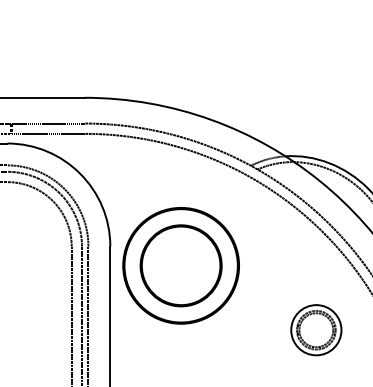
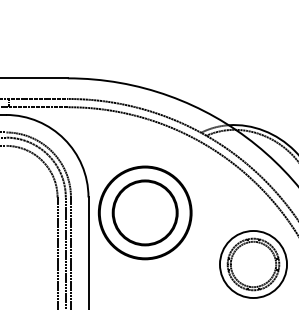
part: (316, 330) -> (253, 264), size x1.67

